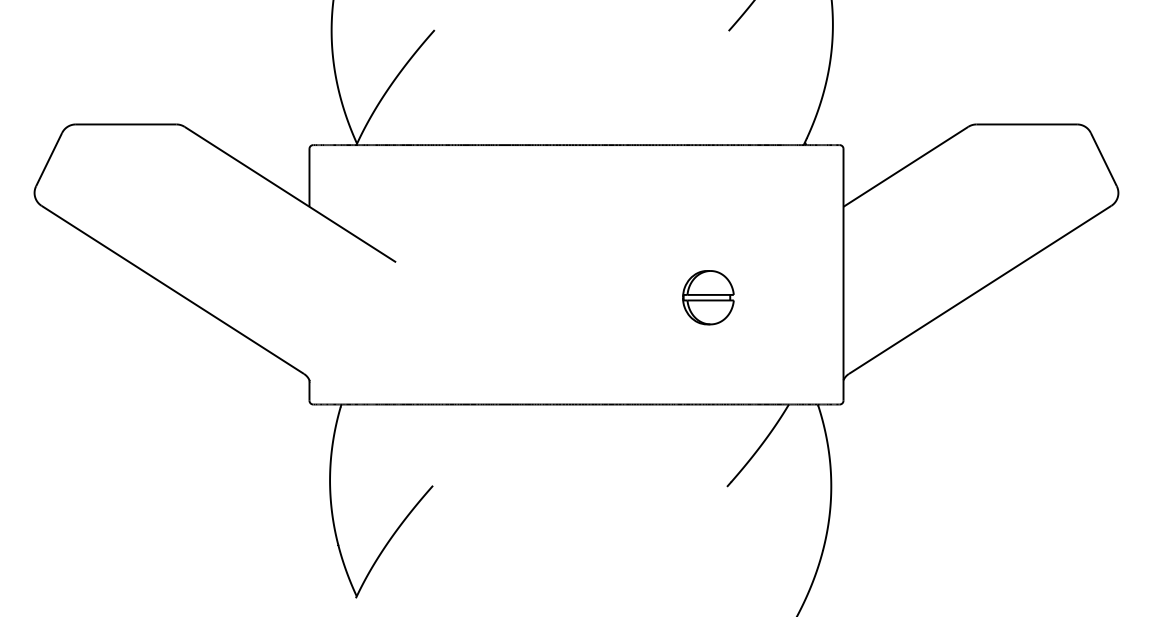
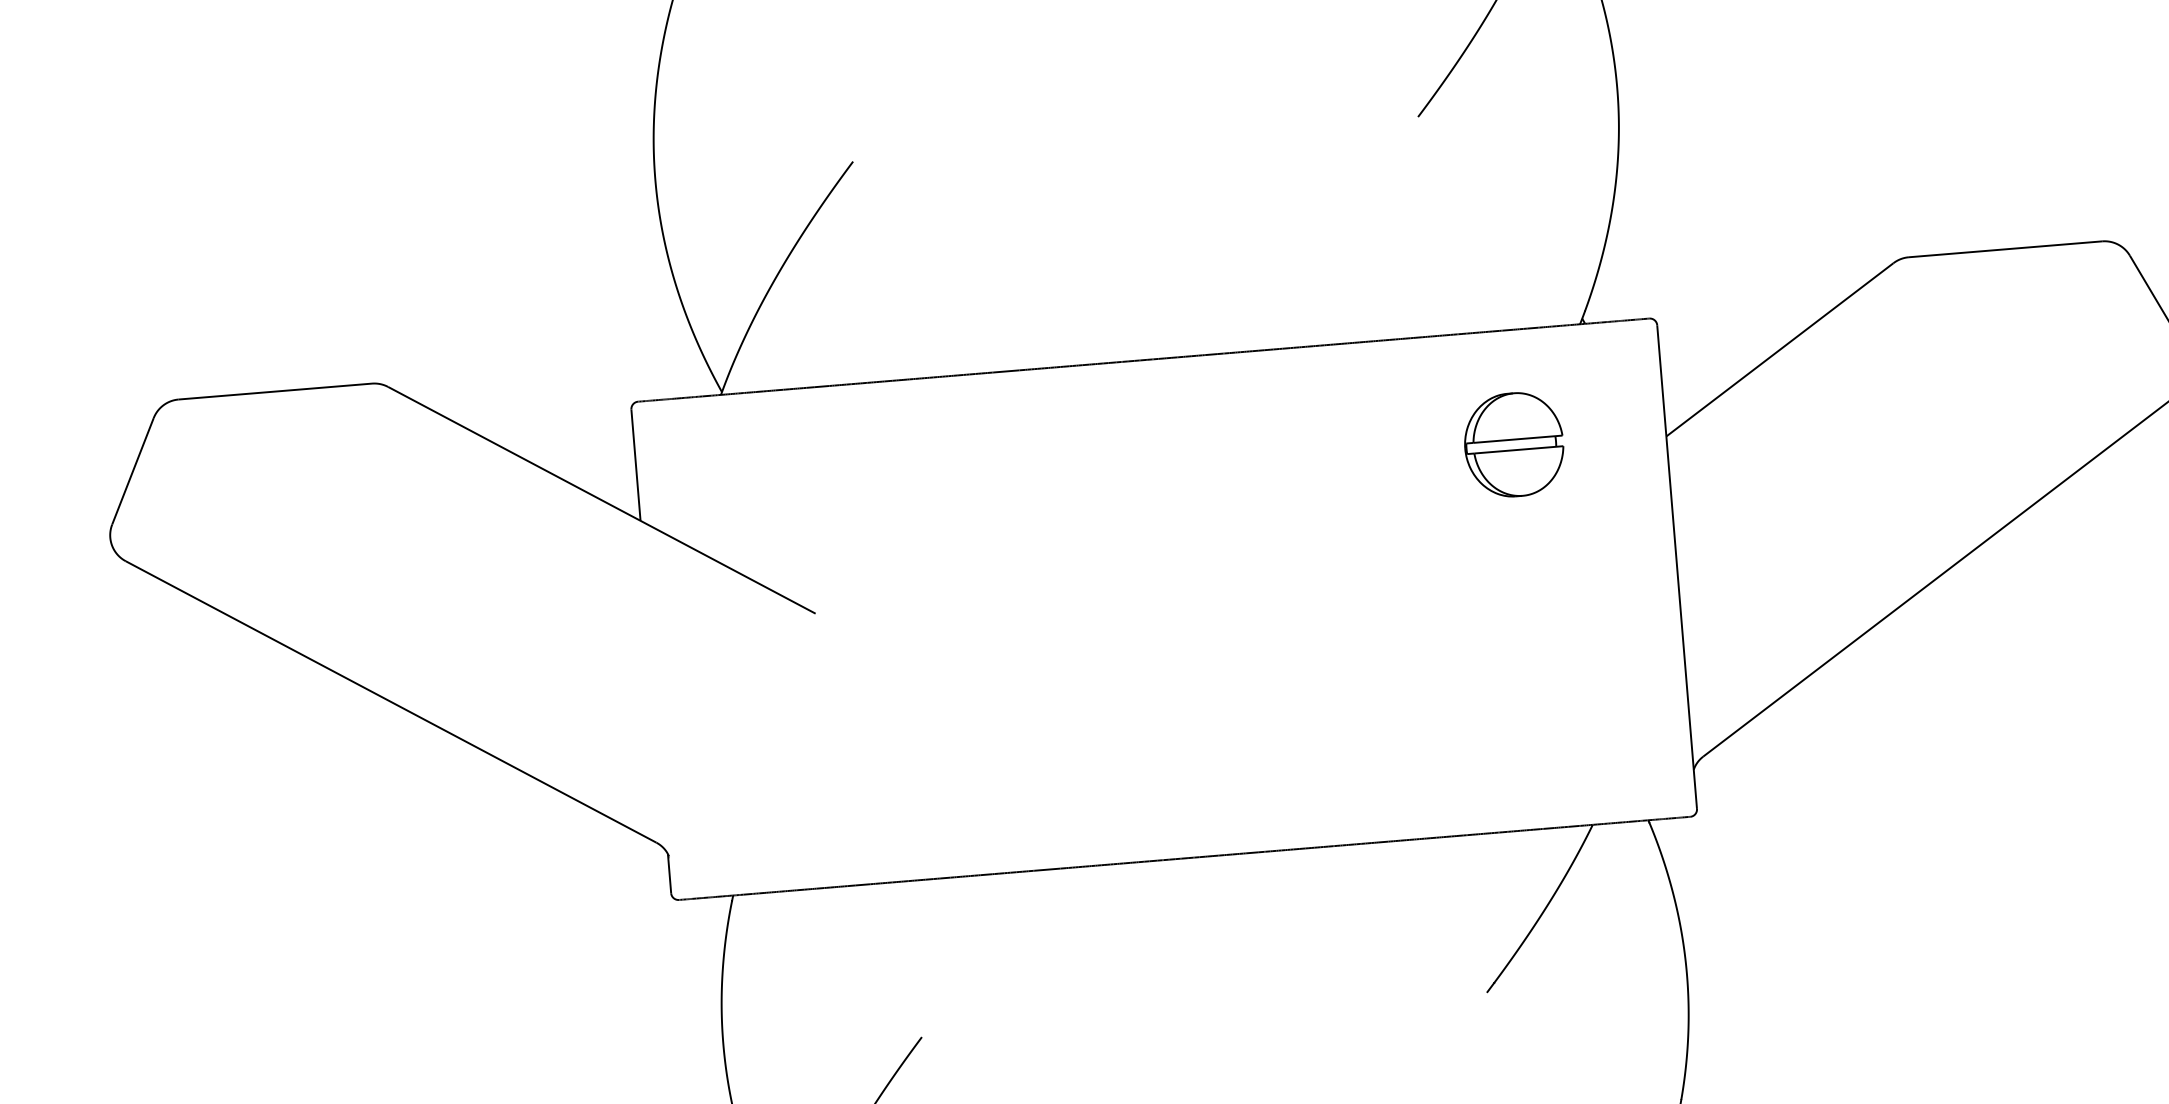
part: (708, 297) -> (1514, 444), moved

